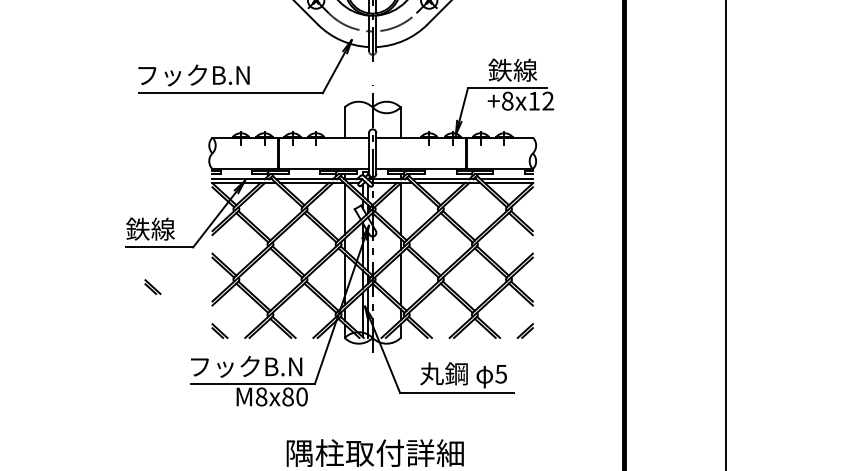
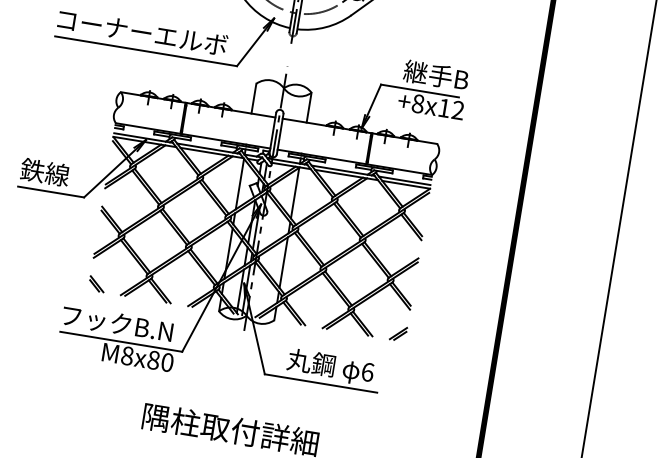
text: (520, 69) -> (435, 74), 鉄線 -> 継手B
text: (223, 75) -> (141, 32), フックB.N -> コーナーエルボ
part: (152, 286) -> (37, 229), removed
text: (501, 373) -> (368, 371), 5 -> 6

